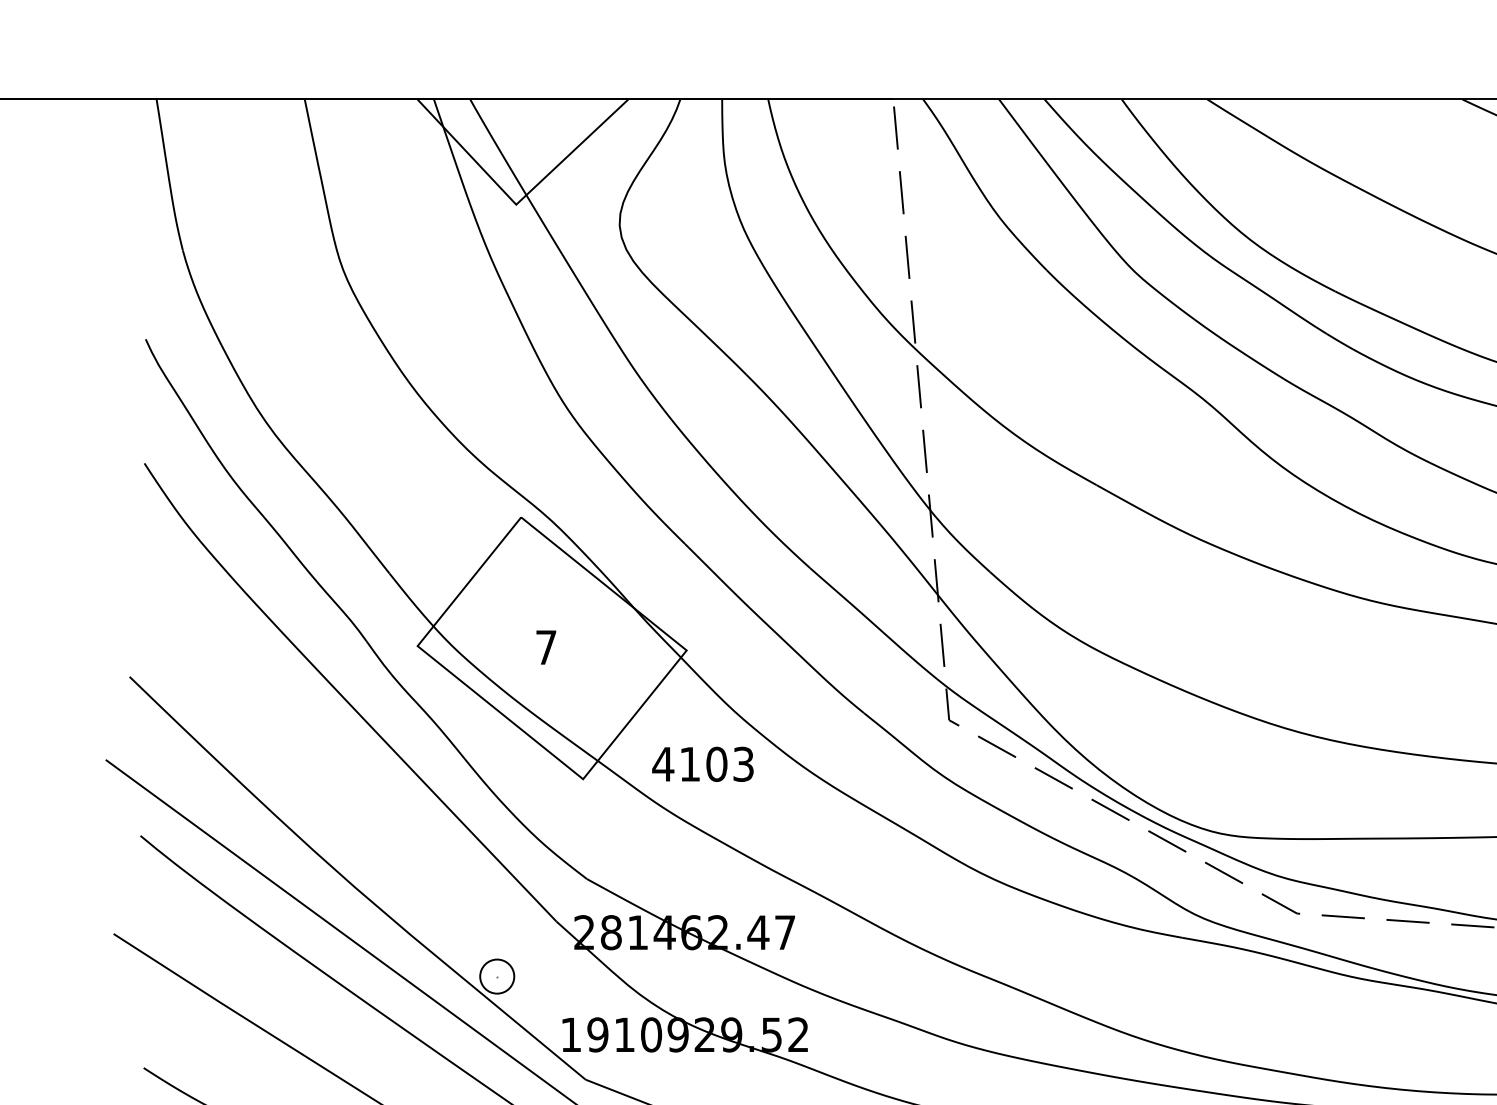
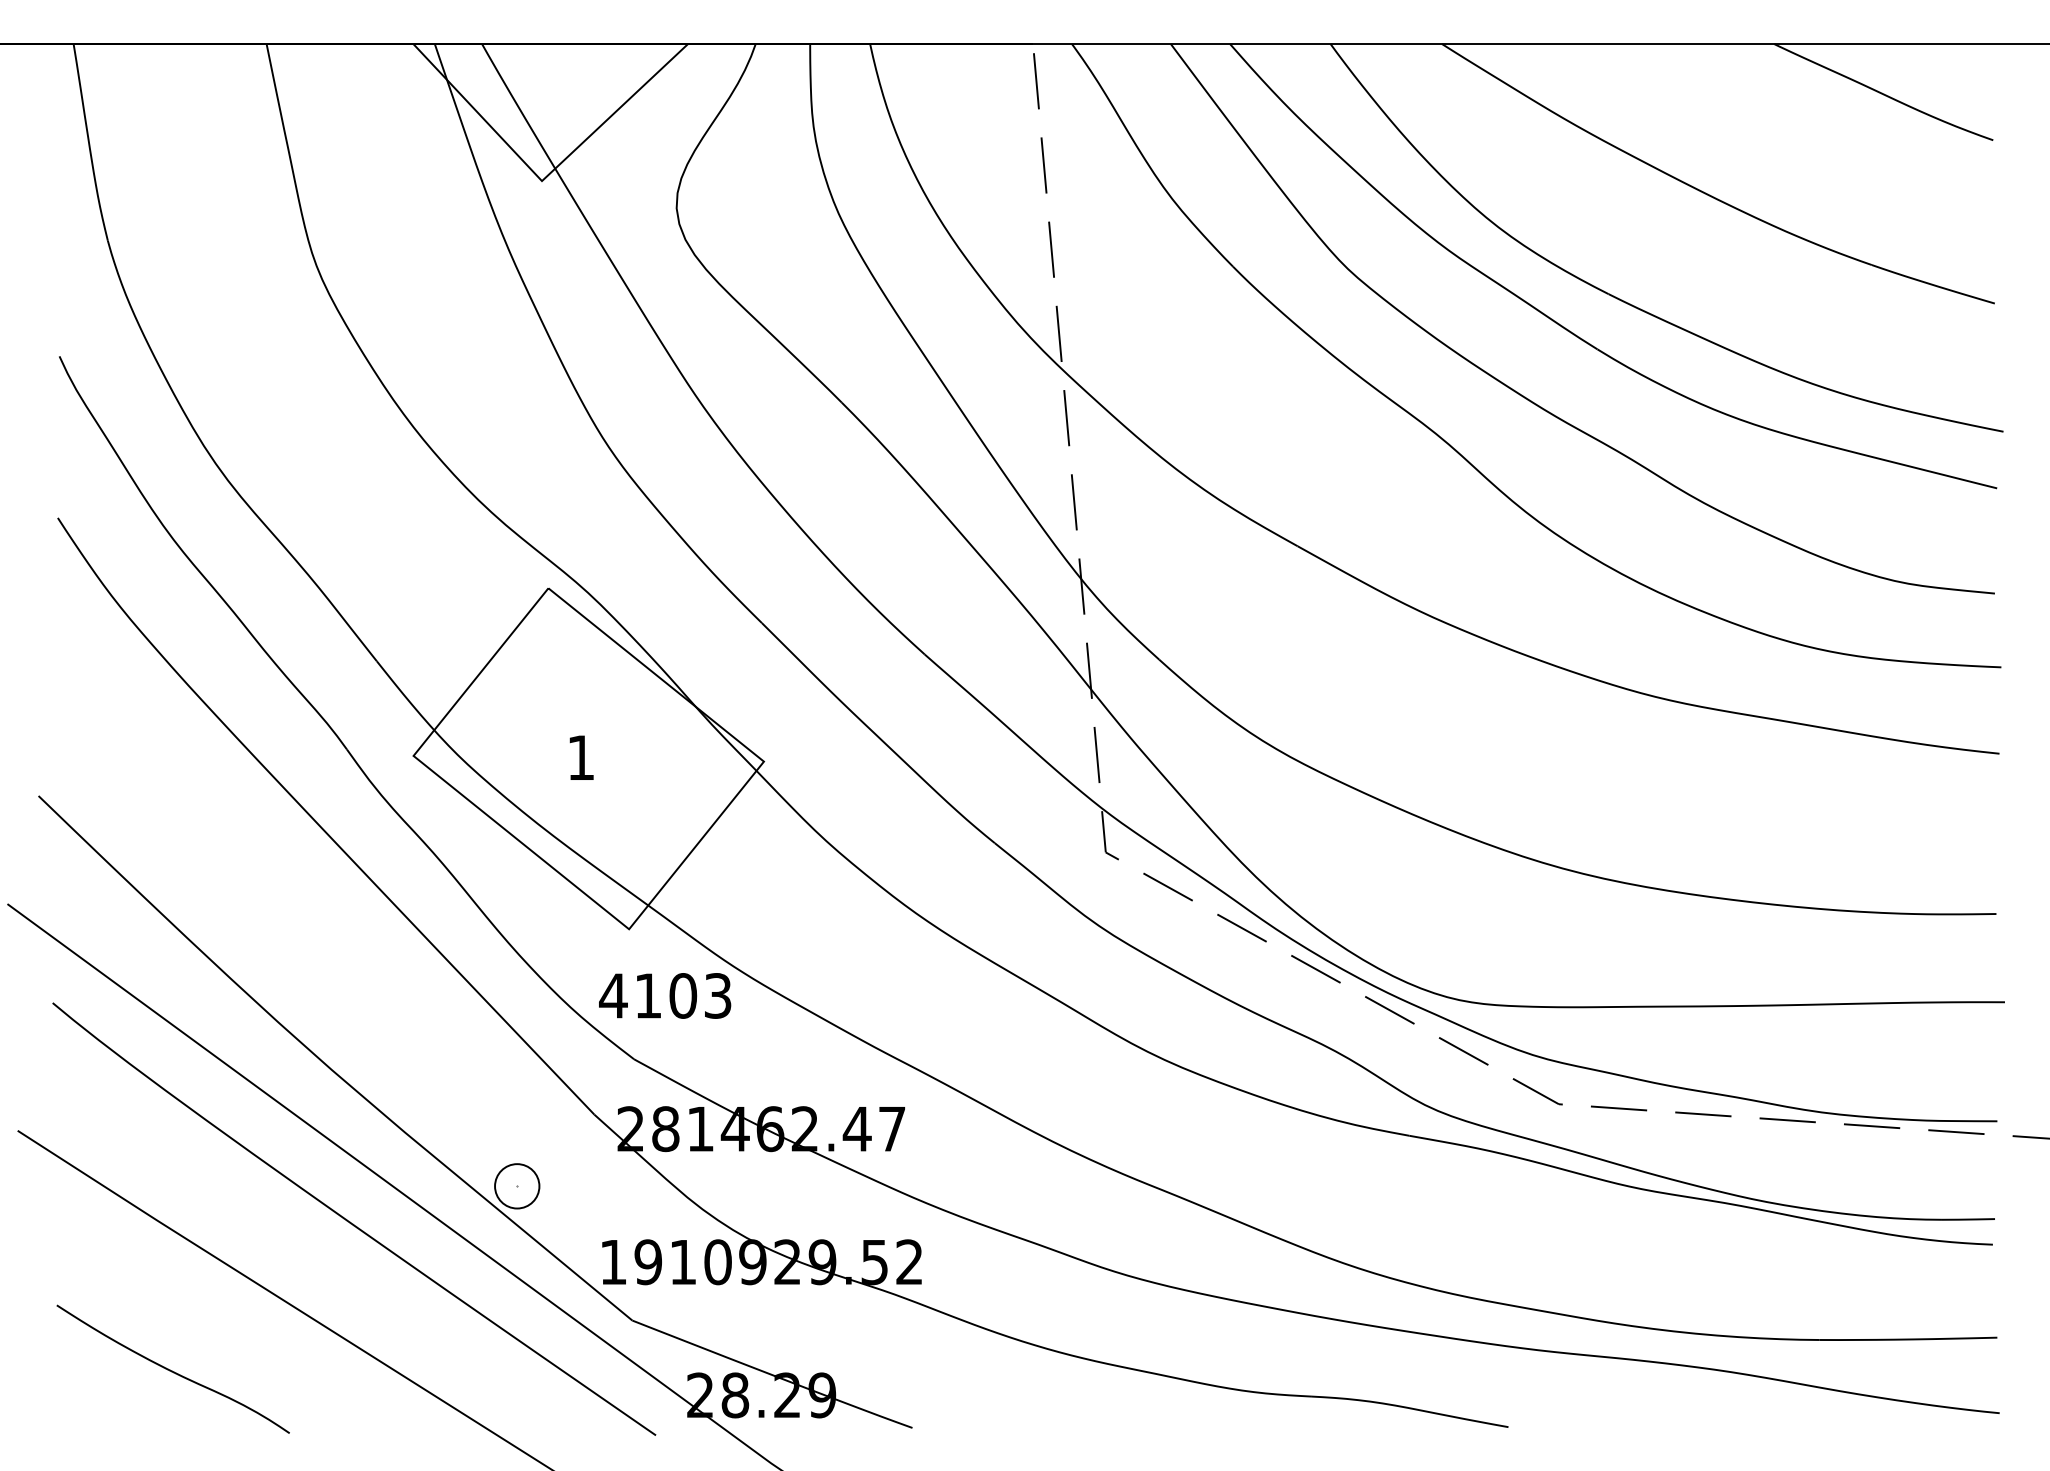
text: (545, 647) -> (580, 757), 7 -> 1
text: (703, 764) -> (665, 995), moved

